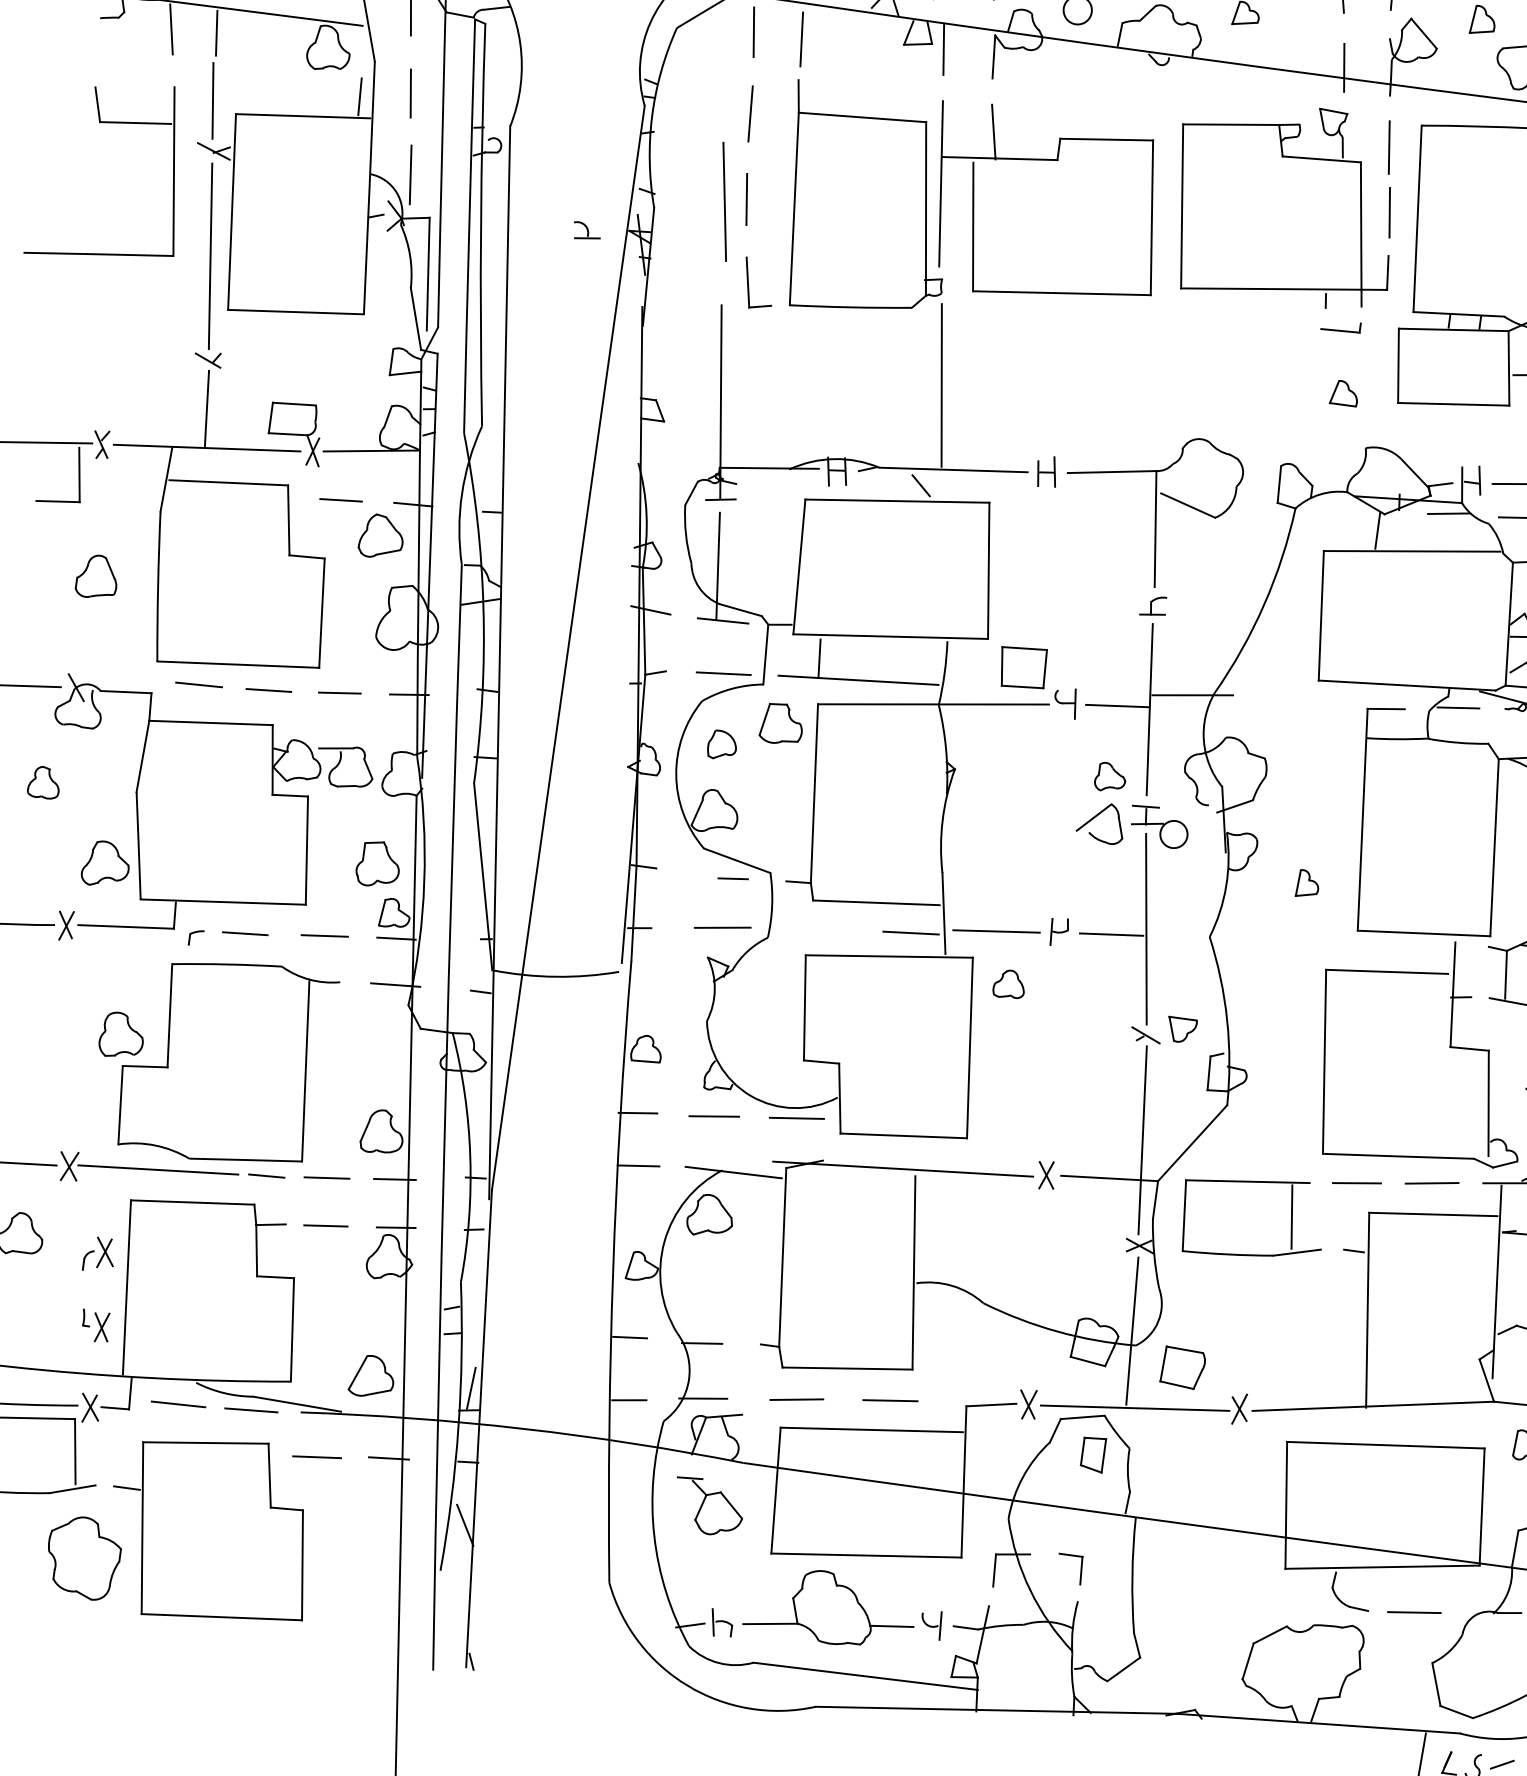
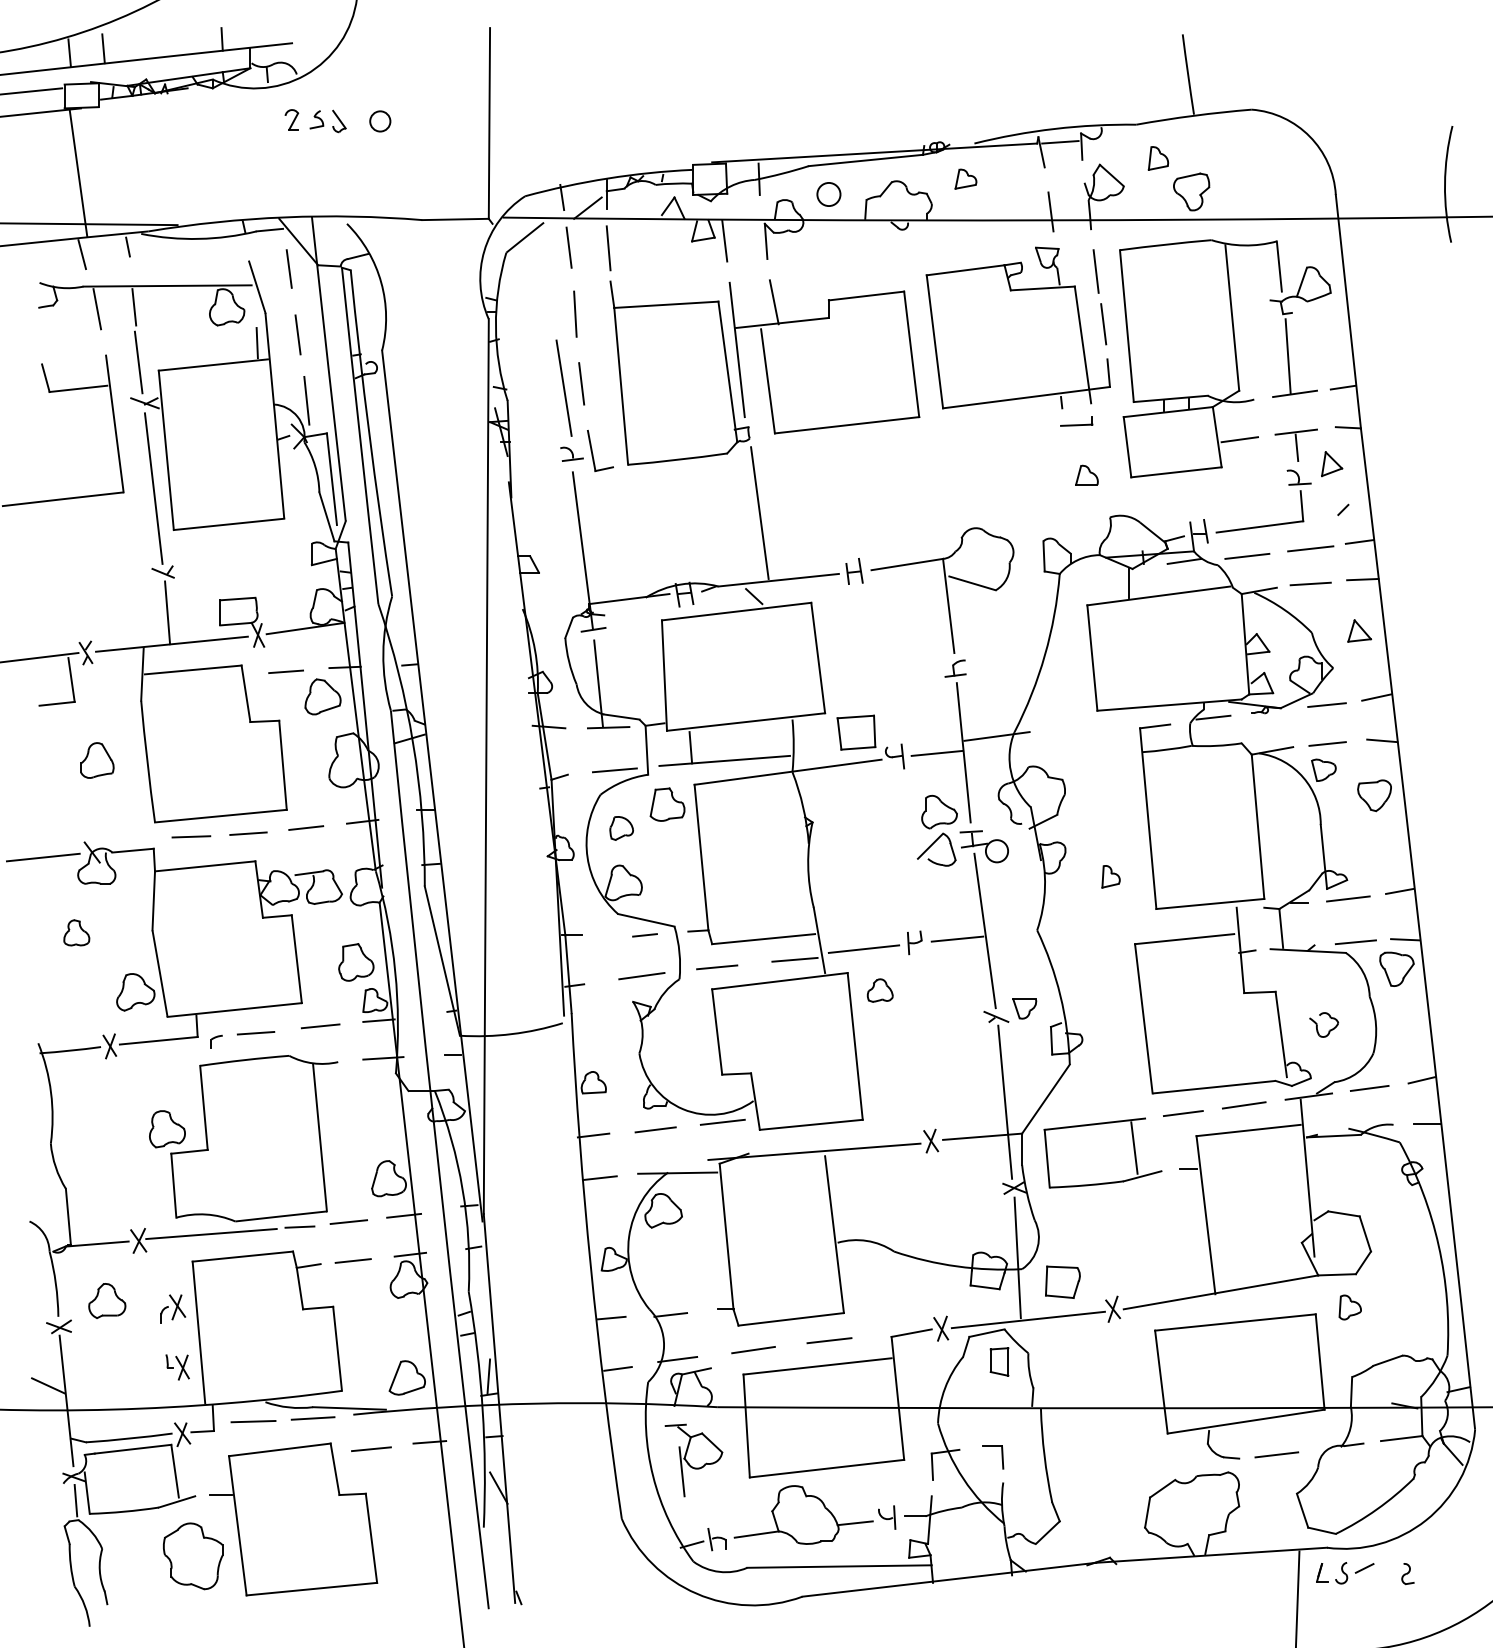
part: (586, 230) -> (571, 453), moved
part: (1110, 776) -> (939, 811), size x1.43
line: (815, 929) -> (717, 967), added
line: (689, 1535) -> (681, 1471), added

